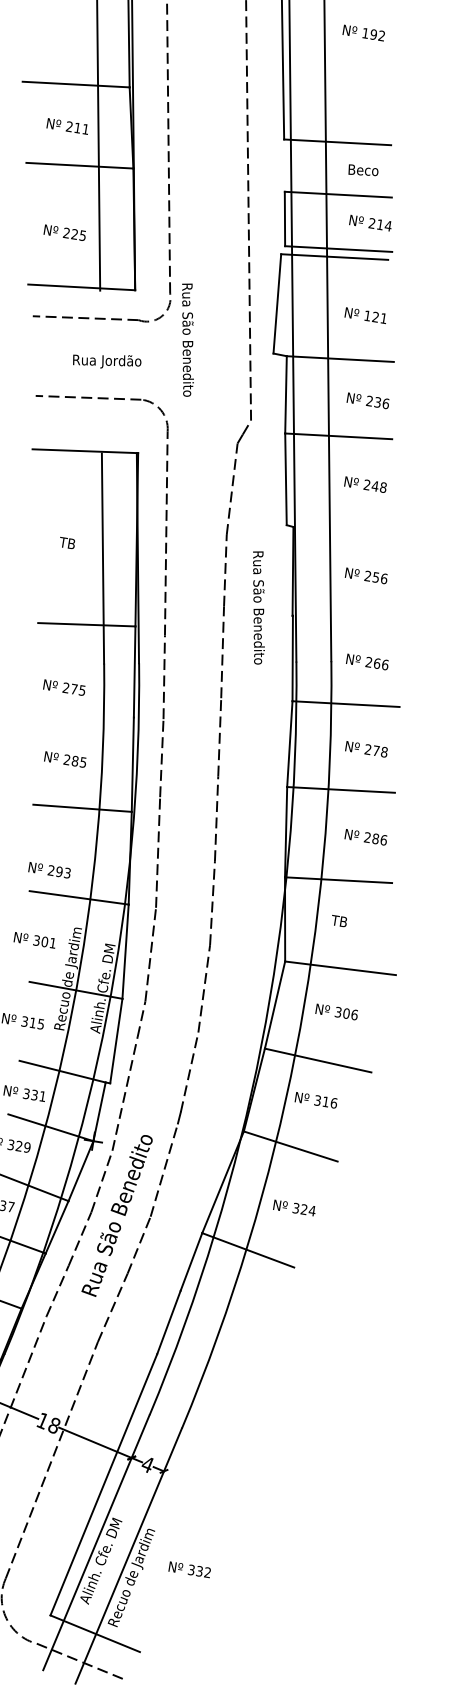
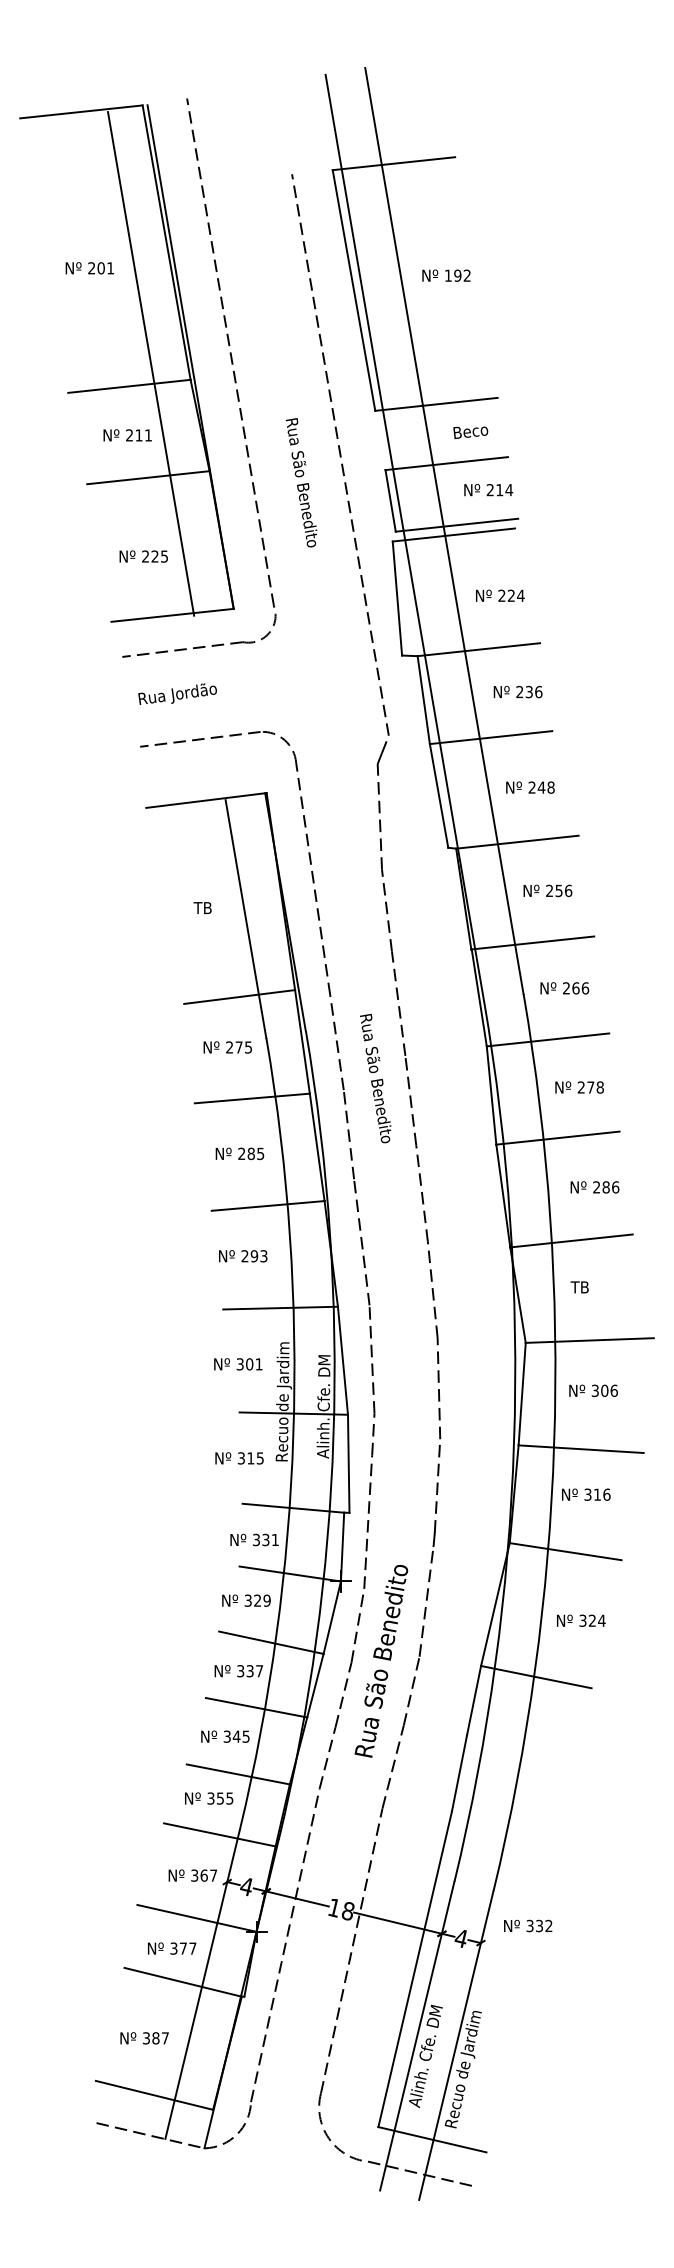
text: (375, 316) -> (511, 595), 121 -> 224
text: (187, 339) -> (301, 482), moved
text: (107, 360) -> (177, 693), moved
line: (347, 529) -> (517, 841), added
text: (257, 607) -> (375, 1078), moved
line: (346, 618) -> (532, 942), added
text: (64, 687) -> (227, 1047), moved
line: (83, 713) -> (251, 1098), added
text: (49, 870) -> (243, 1256), moved
text: (190, 1569) -> (528, 1925), moved

